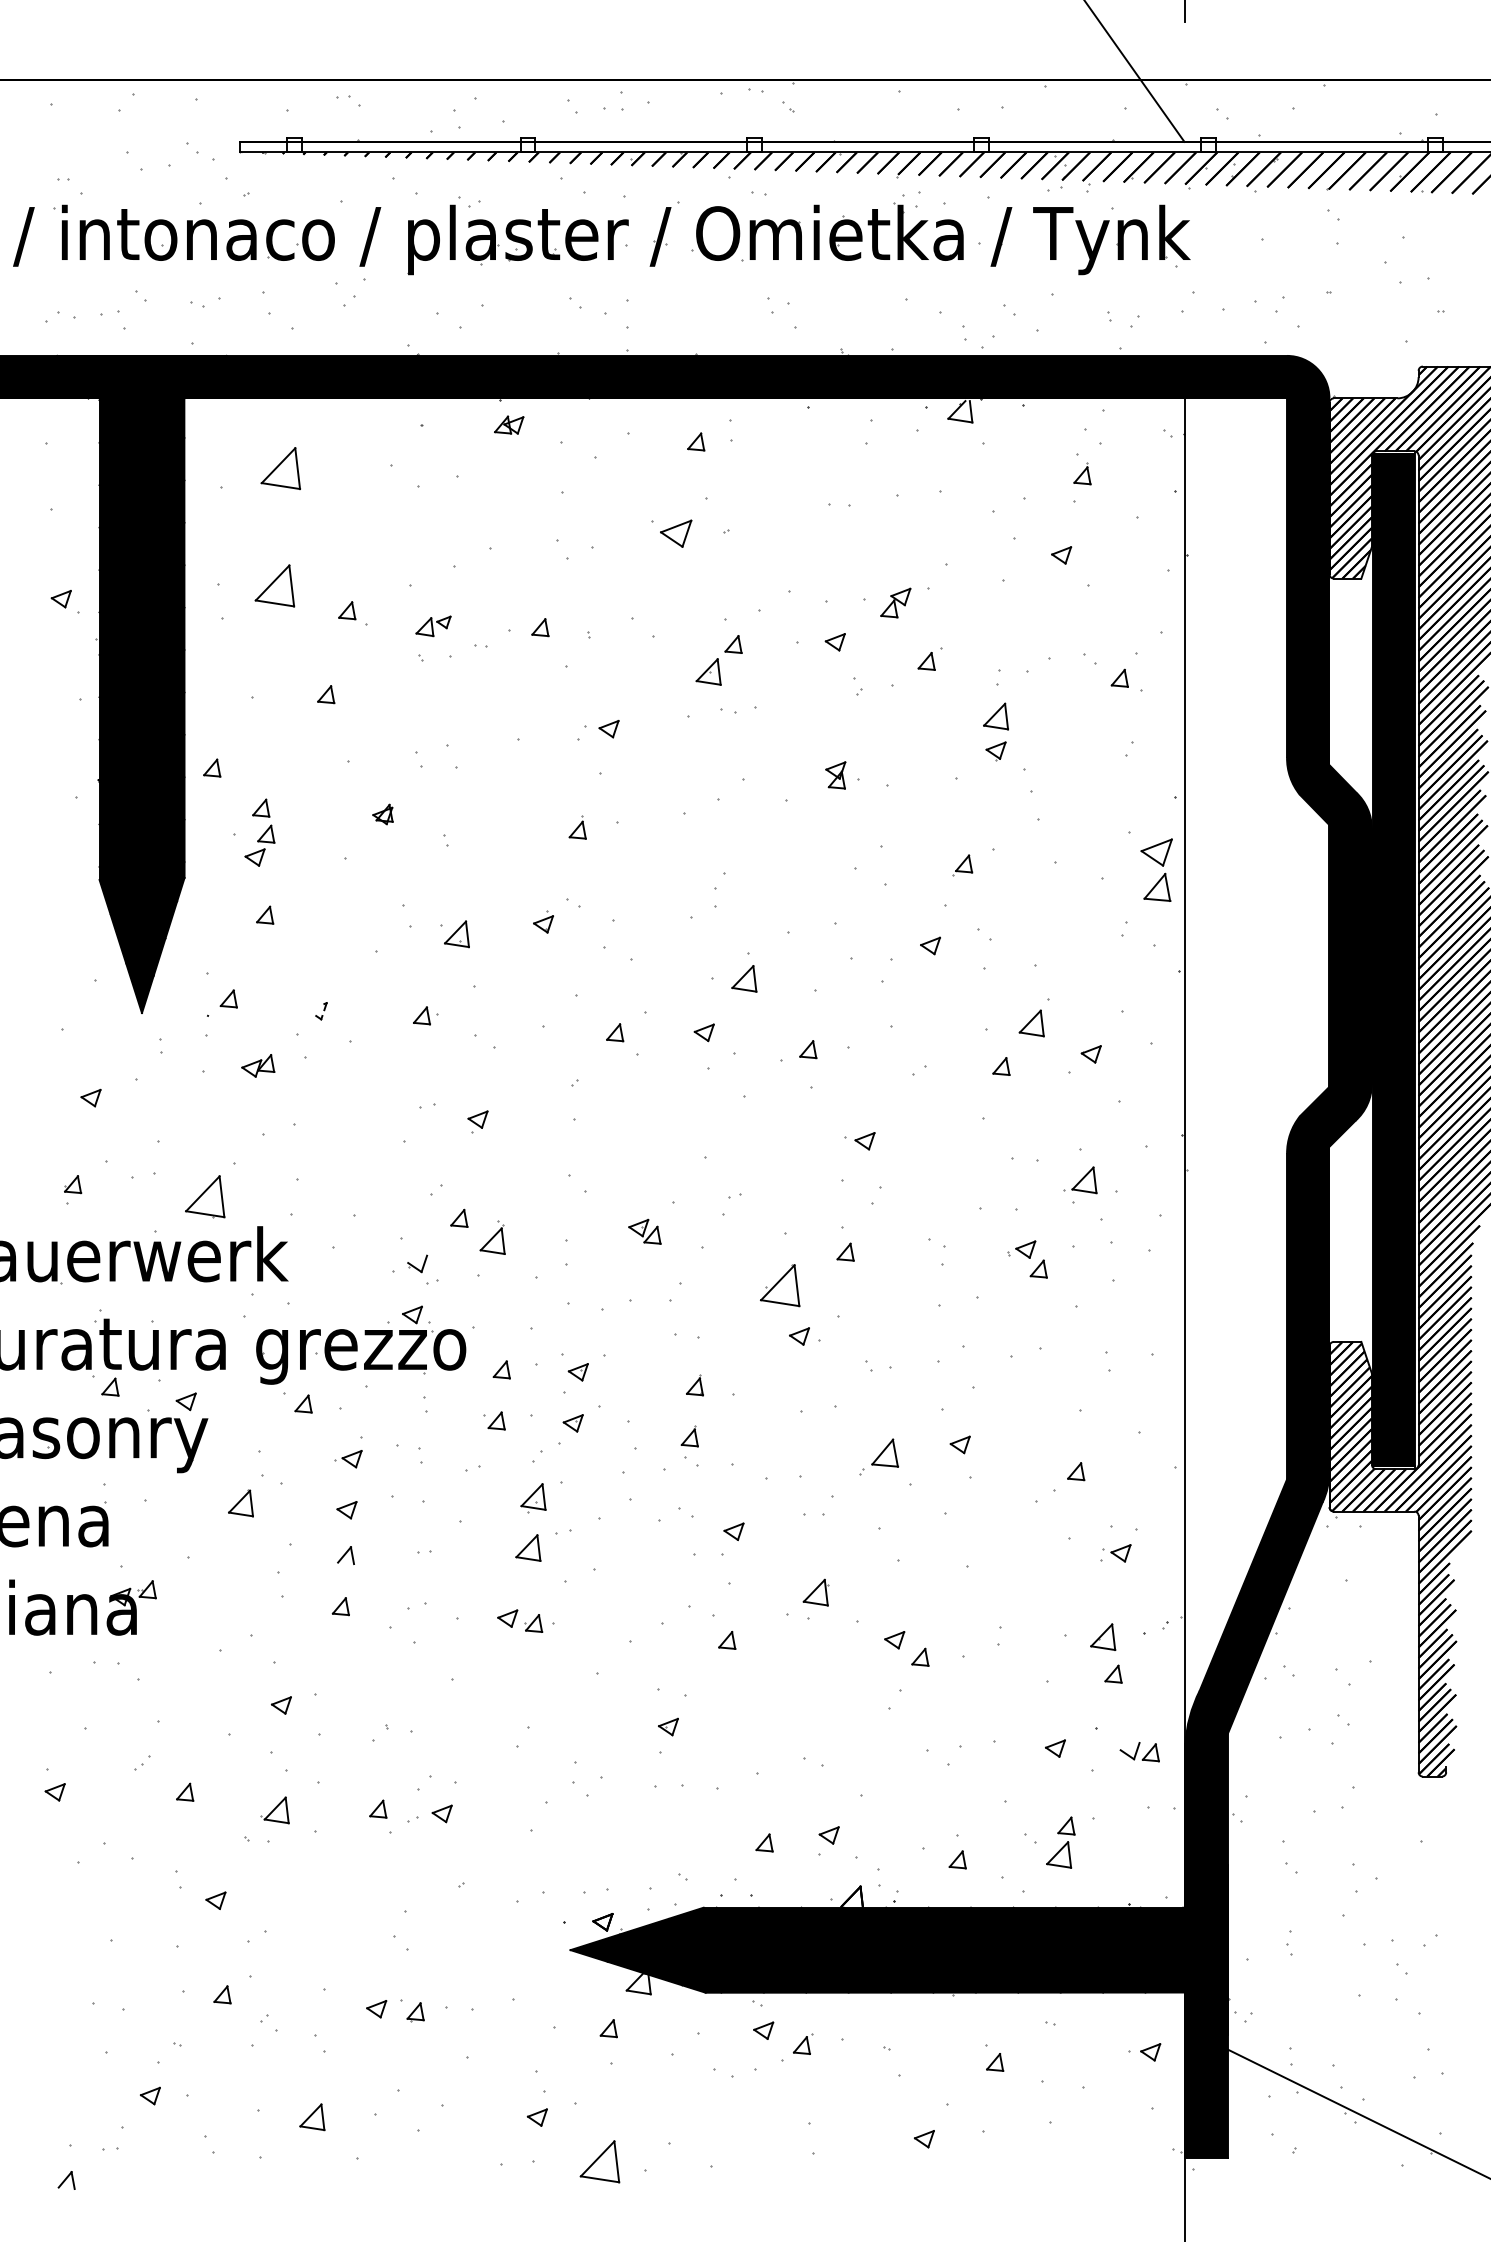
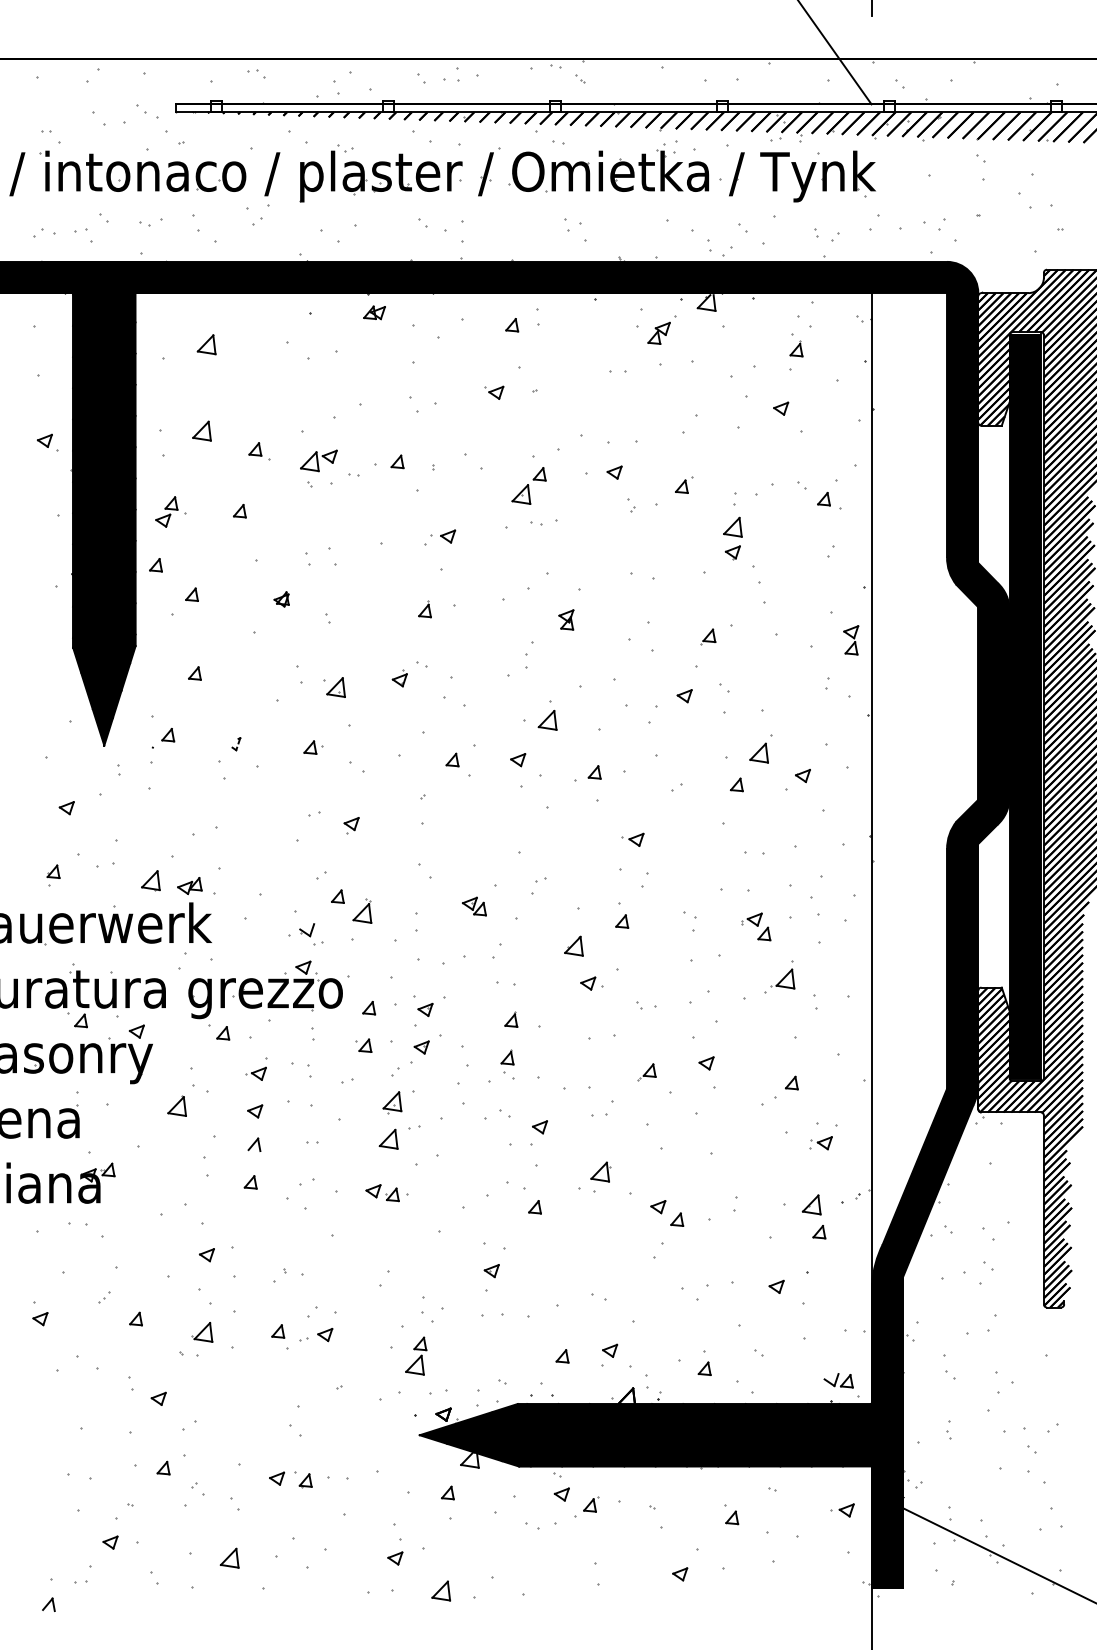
part: (281, 468) -> (206, 344), size x0.62
part: (671, 533) -> (494, 392), size x0.62
part: (274, 585) -> (201, 430), size x0.62
part: (895, 602) -> (658, 332), moved
part: (433, 626) -> (318, 461), size x1.43
part: (835, 775) -> (566, 620), moved
part: (259, 845) -> (166, 511), moved
part: (1156, 869) -> (850, 639), size x0.62
part: (258, 1065) -> (190, 885), moved
part: (1080, 1180) -> (782, 979), moved
part: (205, 1196) -> (151, 880), size x0.62
part: (779, 1285) -> (573, 946), size x0.62
part: (879, 1457) -> (647, 1072), size x0.62
part: (1139, 1752) -> (838, 1381), moved
part: (1060, 1842) -> (416, 1356), moved
part: (599, 2161) -> (441, 1590), size x0.62

